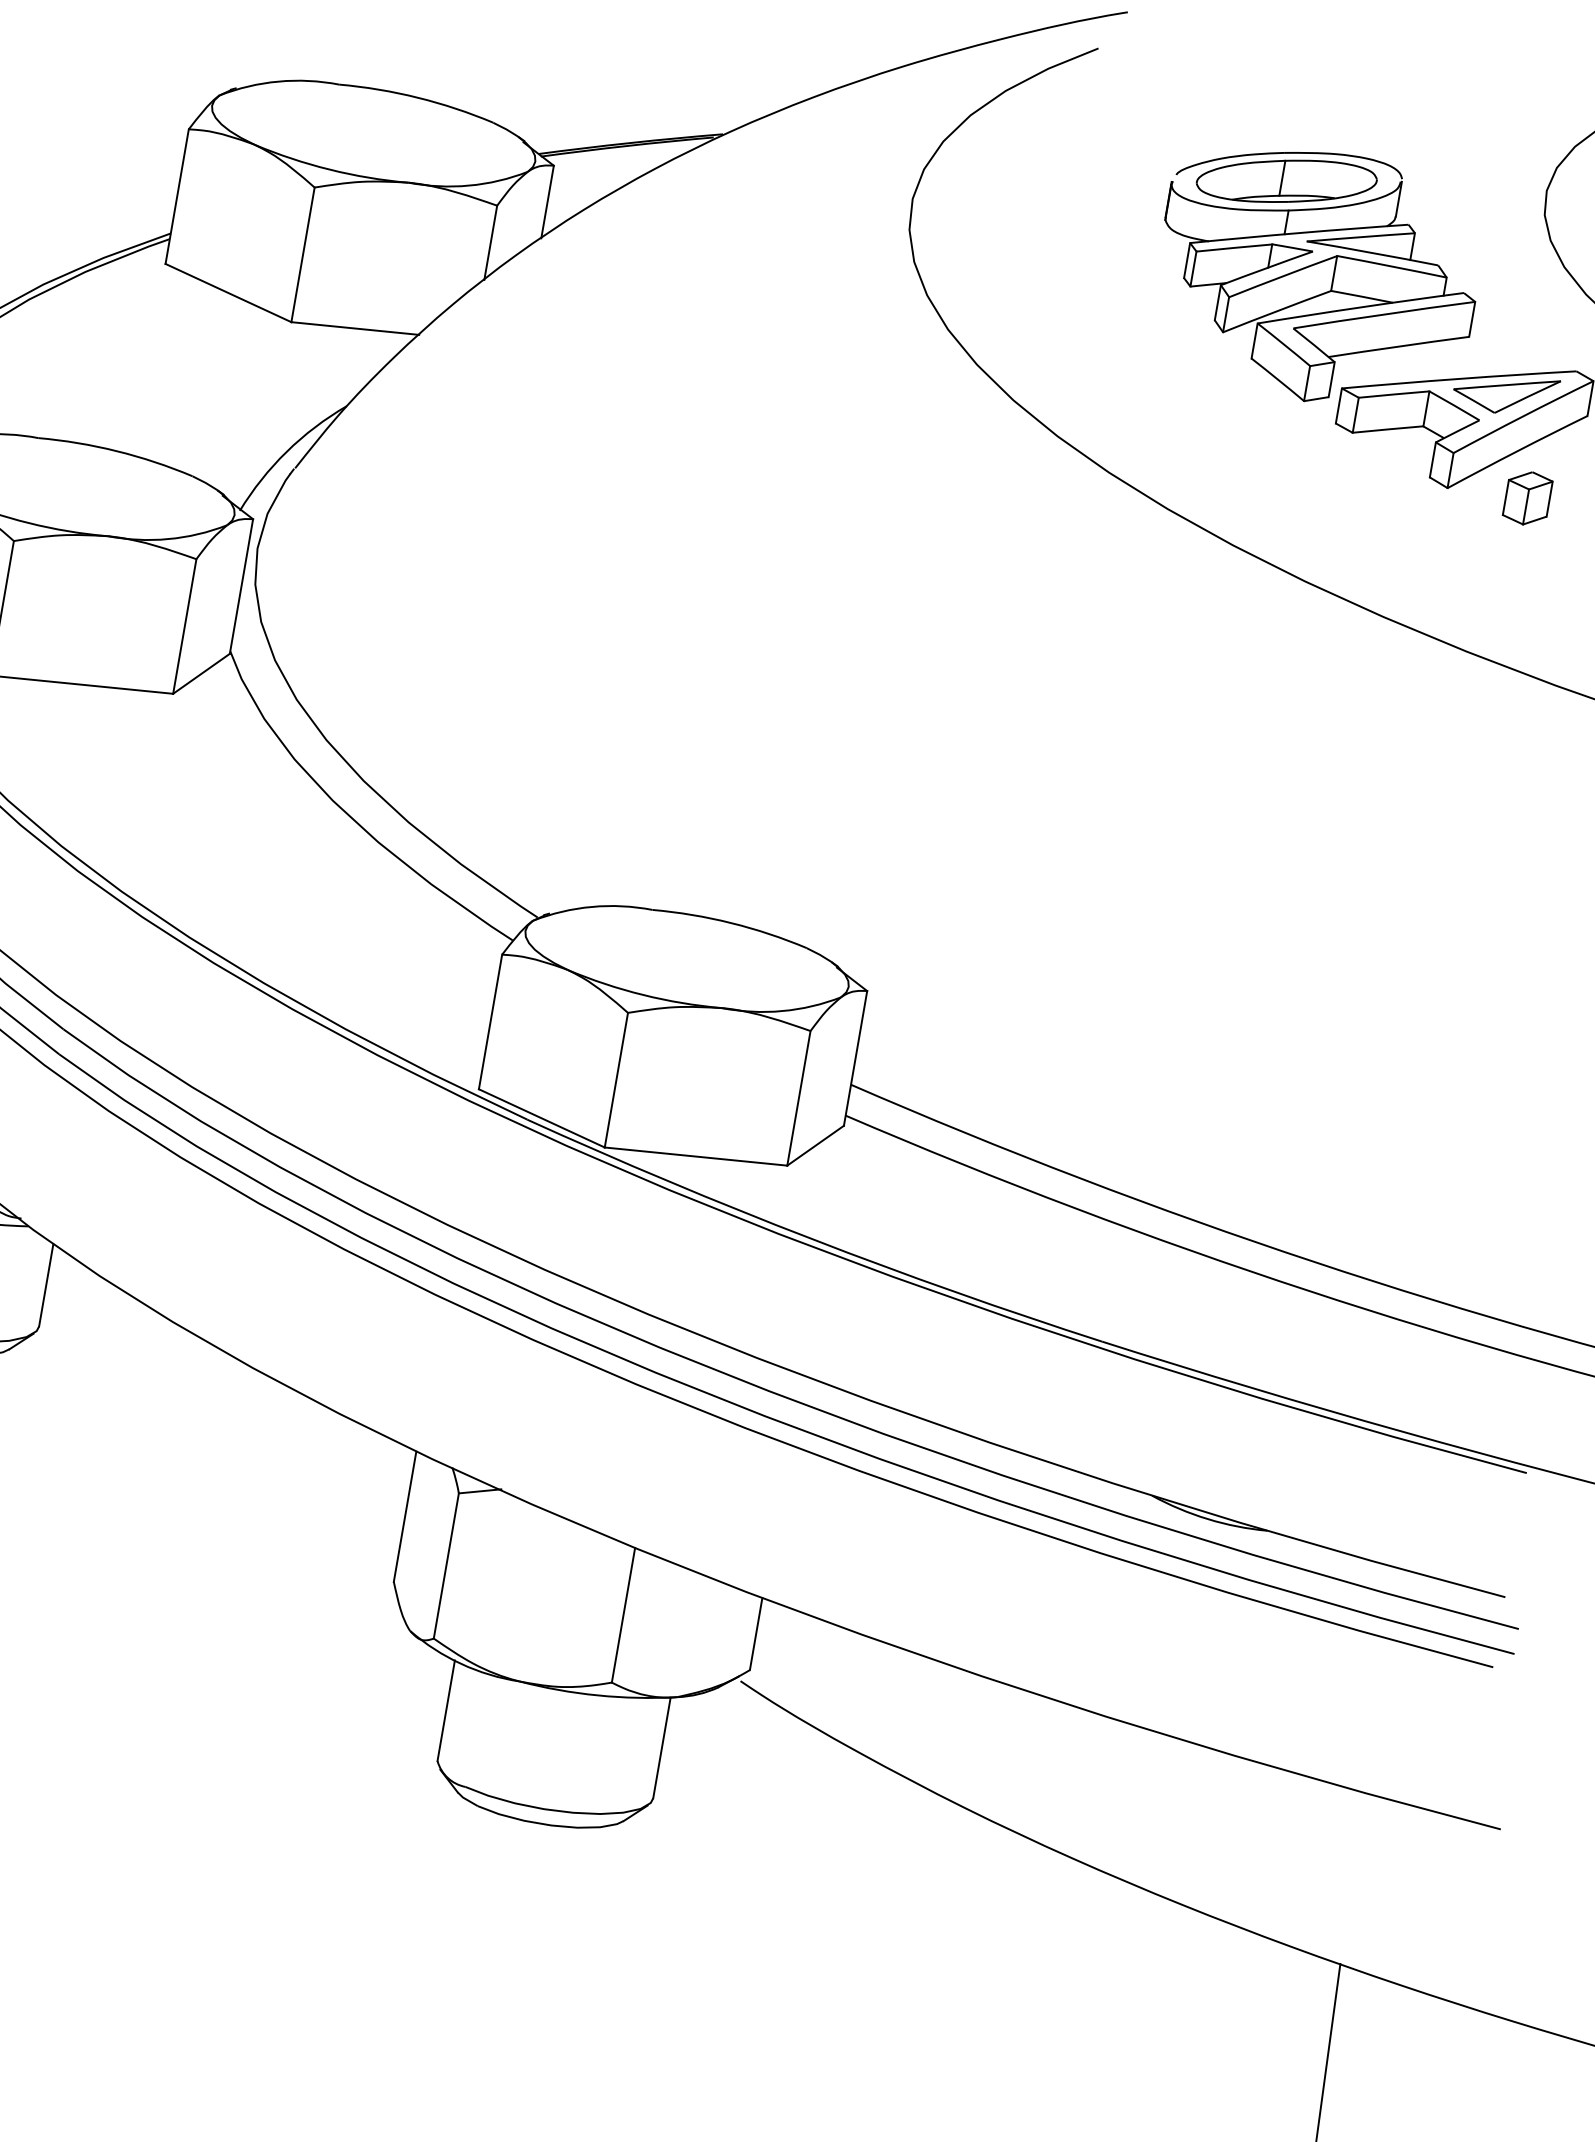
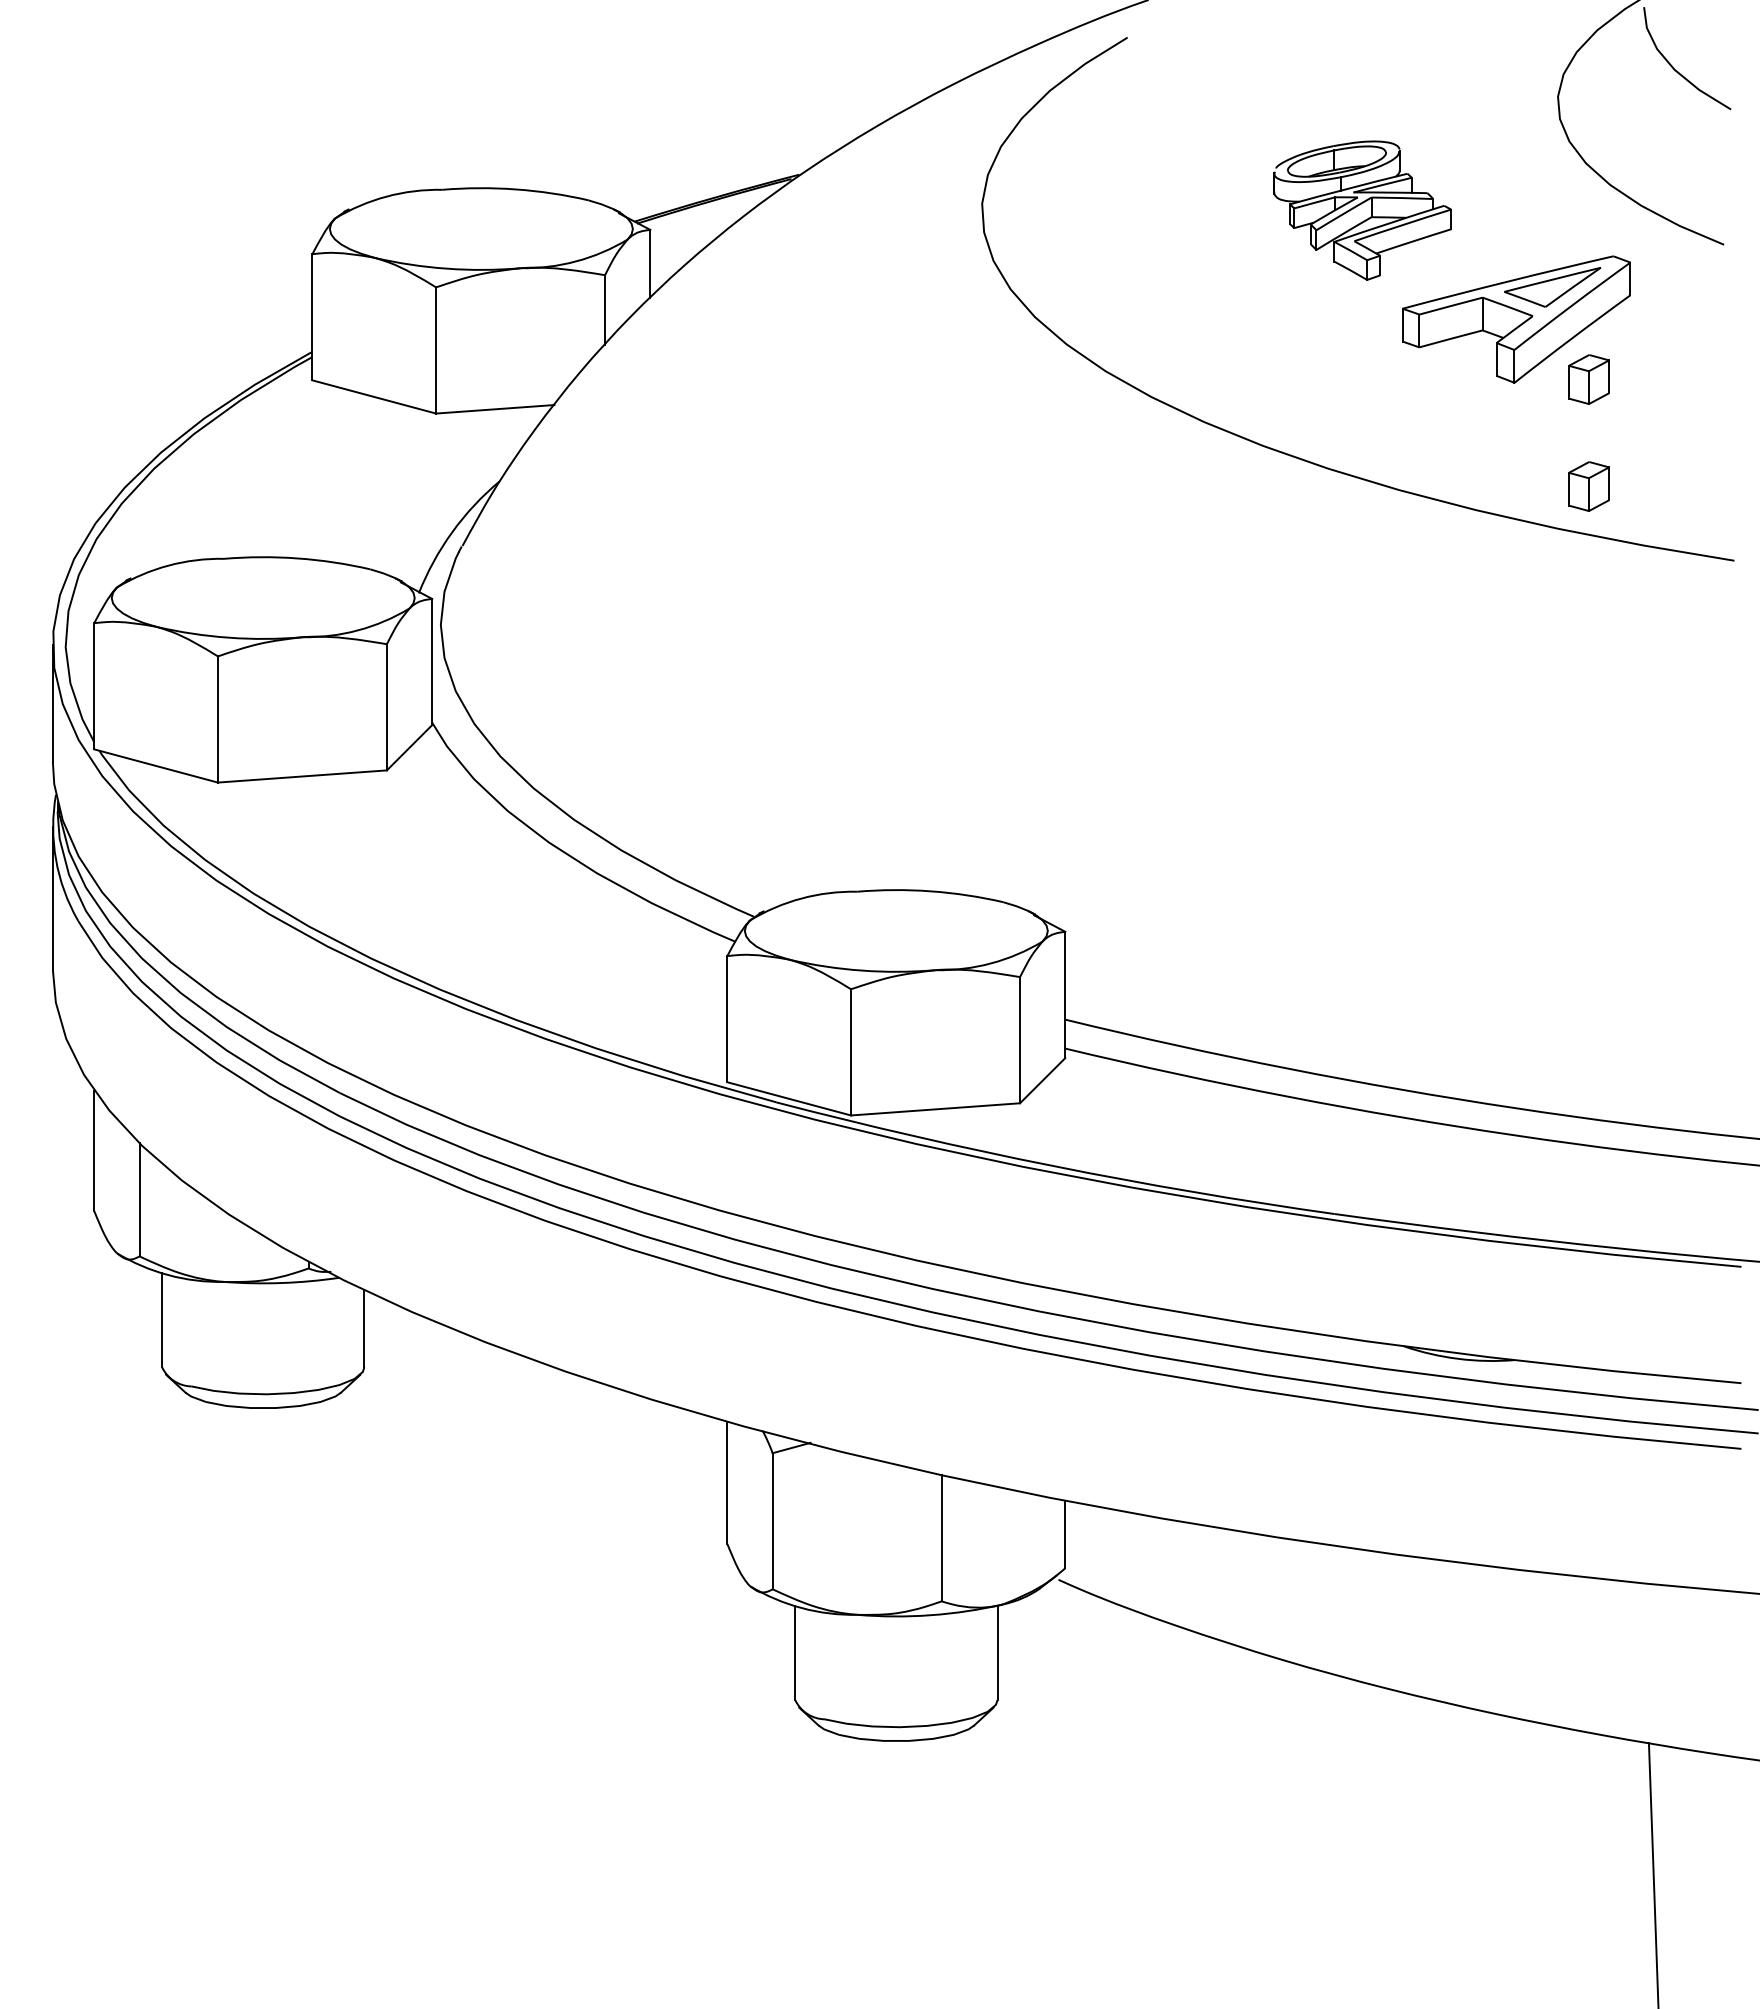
part: (1317, 276) -> (1362, 210), size x0.6
part: (1507, 612) -> (1588, 486), added

